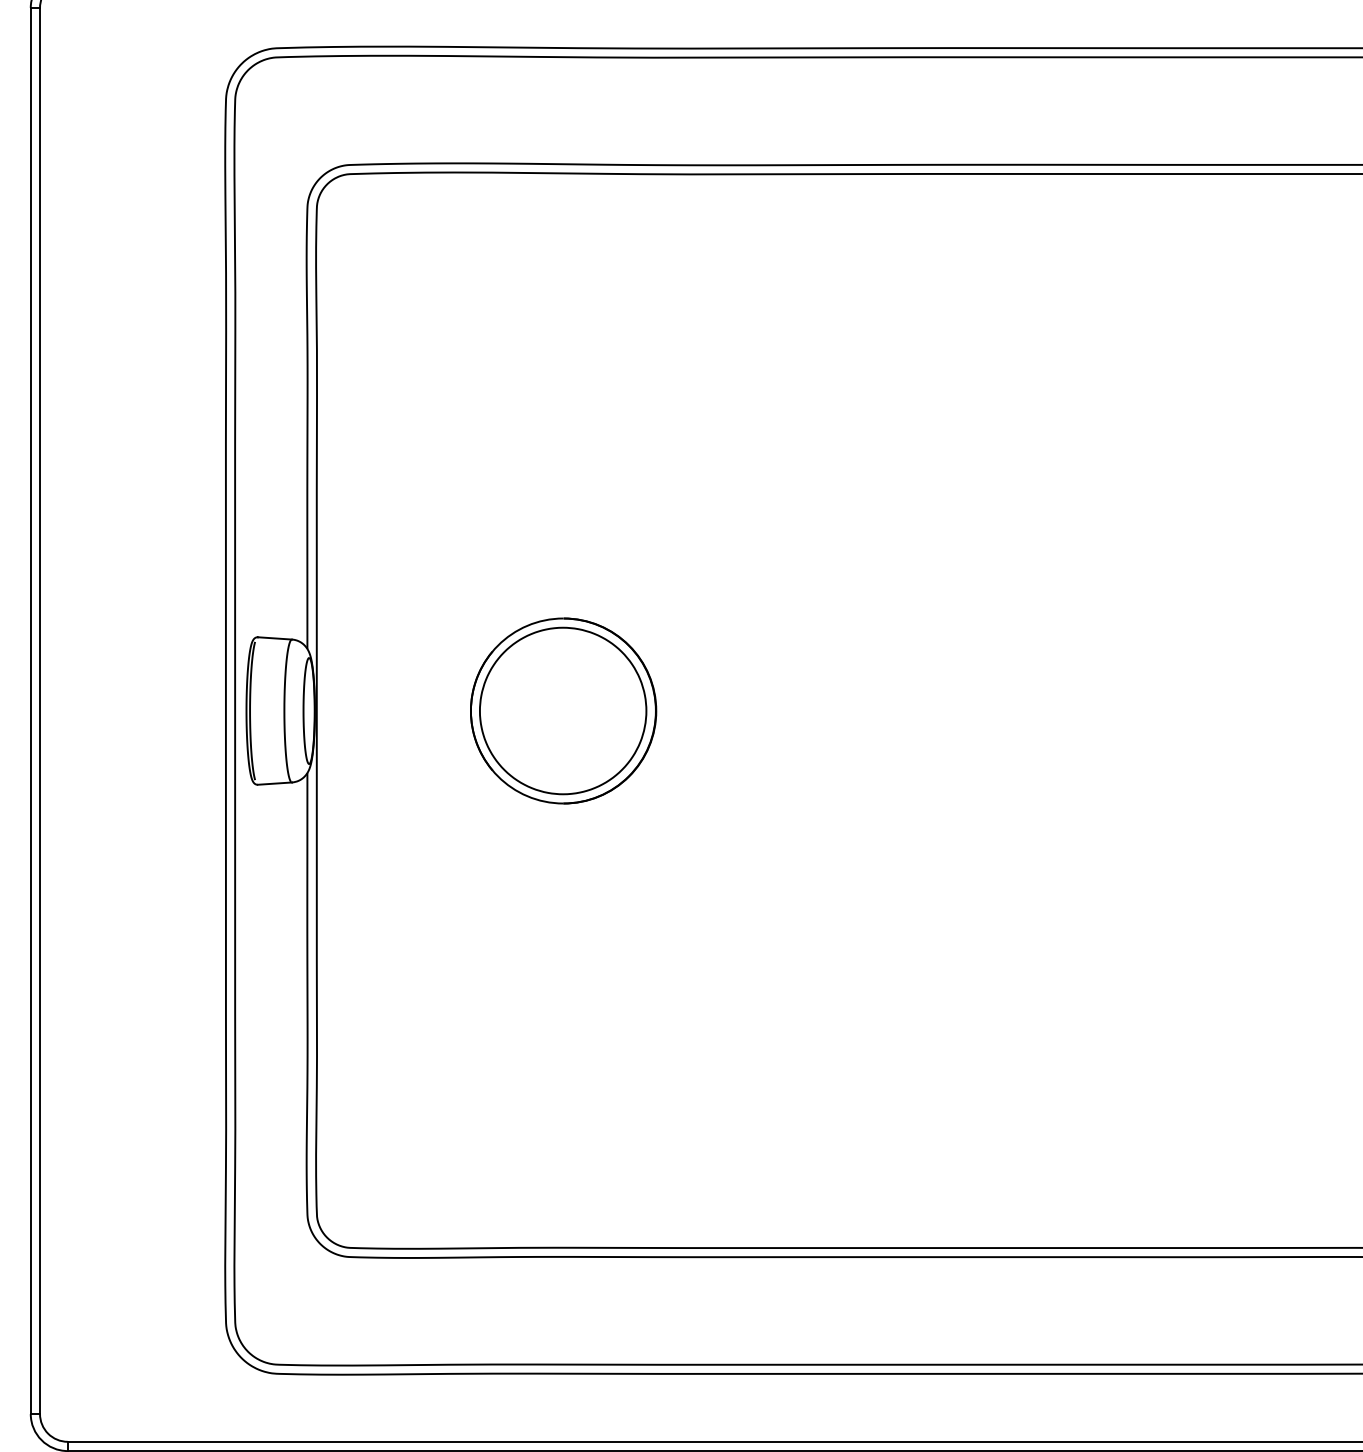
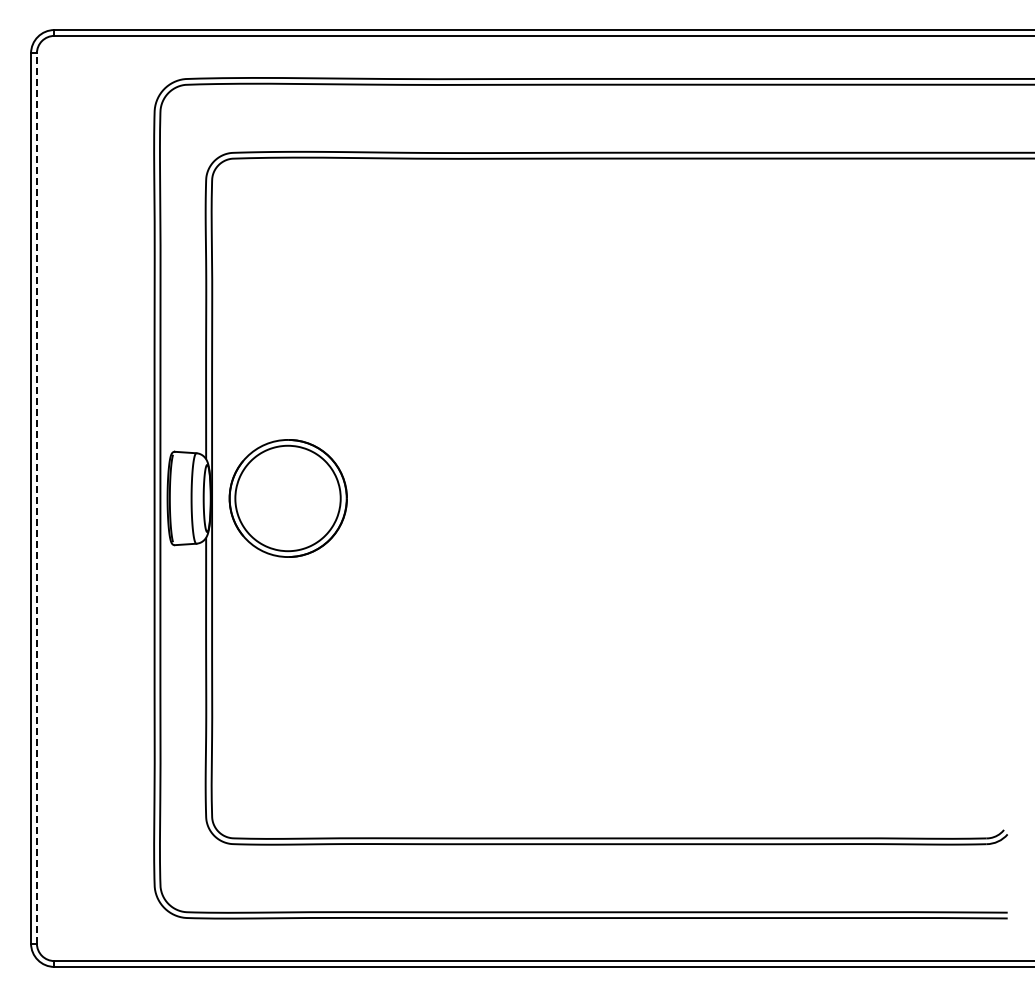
line: (39, 711) -> (36, 498), solid -> dashed
part: (562, 711) -> (287, 498), moved

